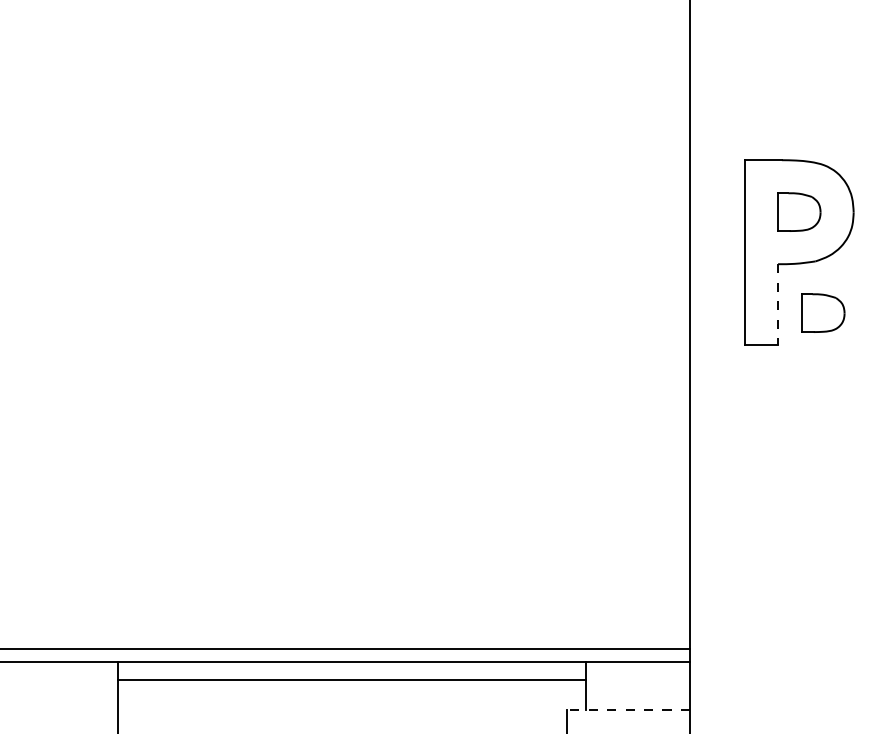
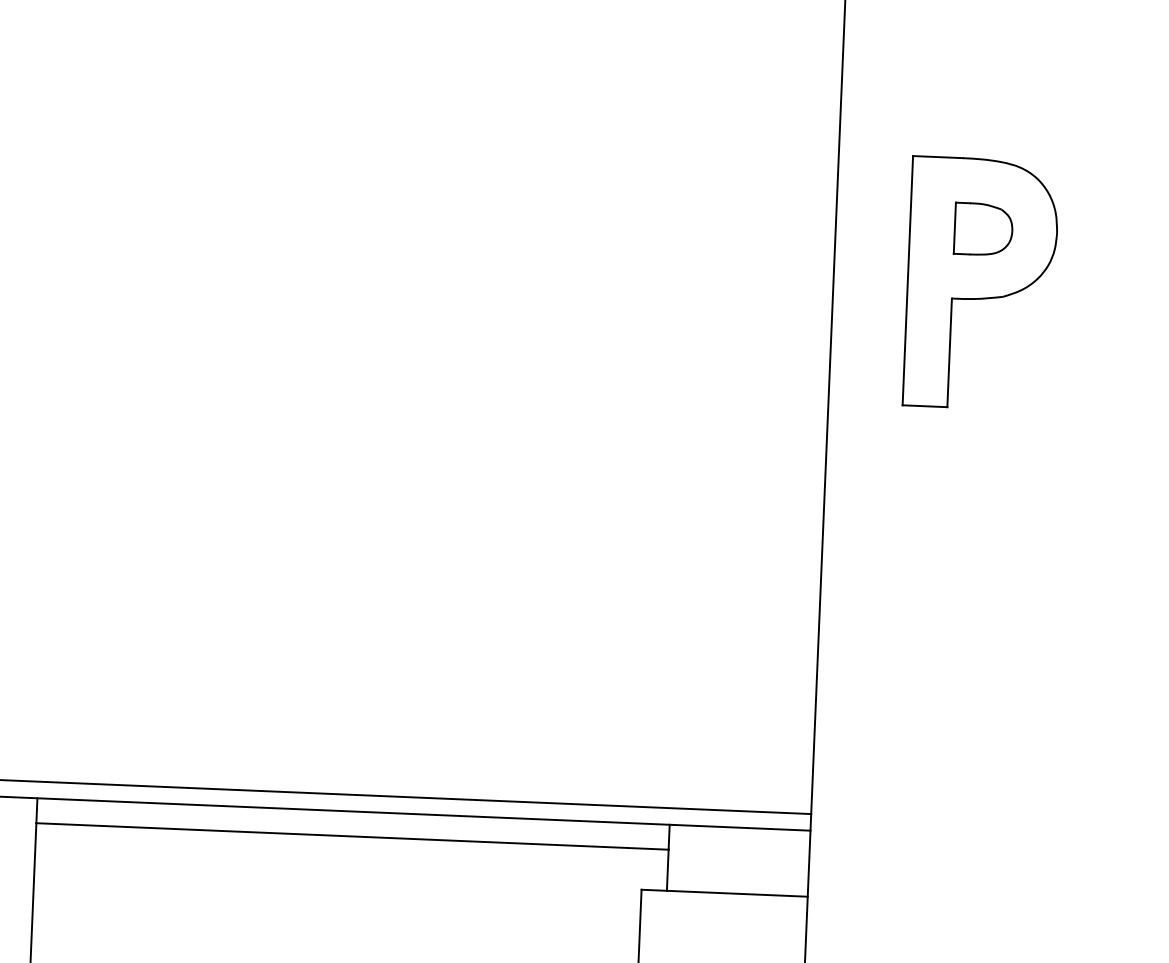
line: (778, 304) -> (950, 353), dashed -> solid
part: (823, 312) -> (1010, 366), removed
line: (628, 710) -> (724, 893), dashed -> solid

